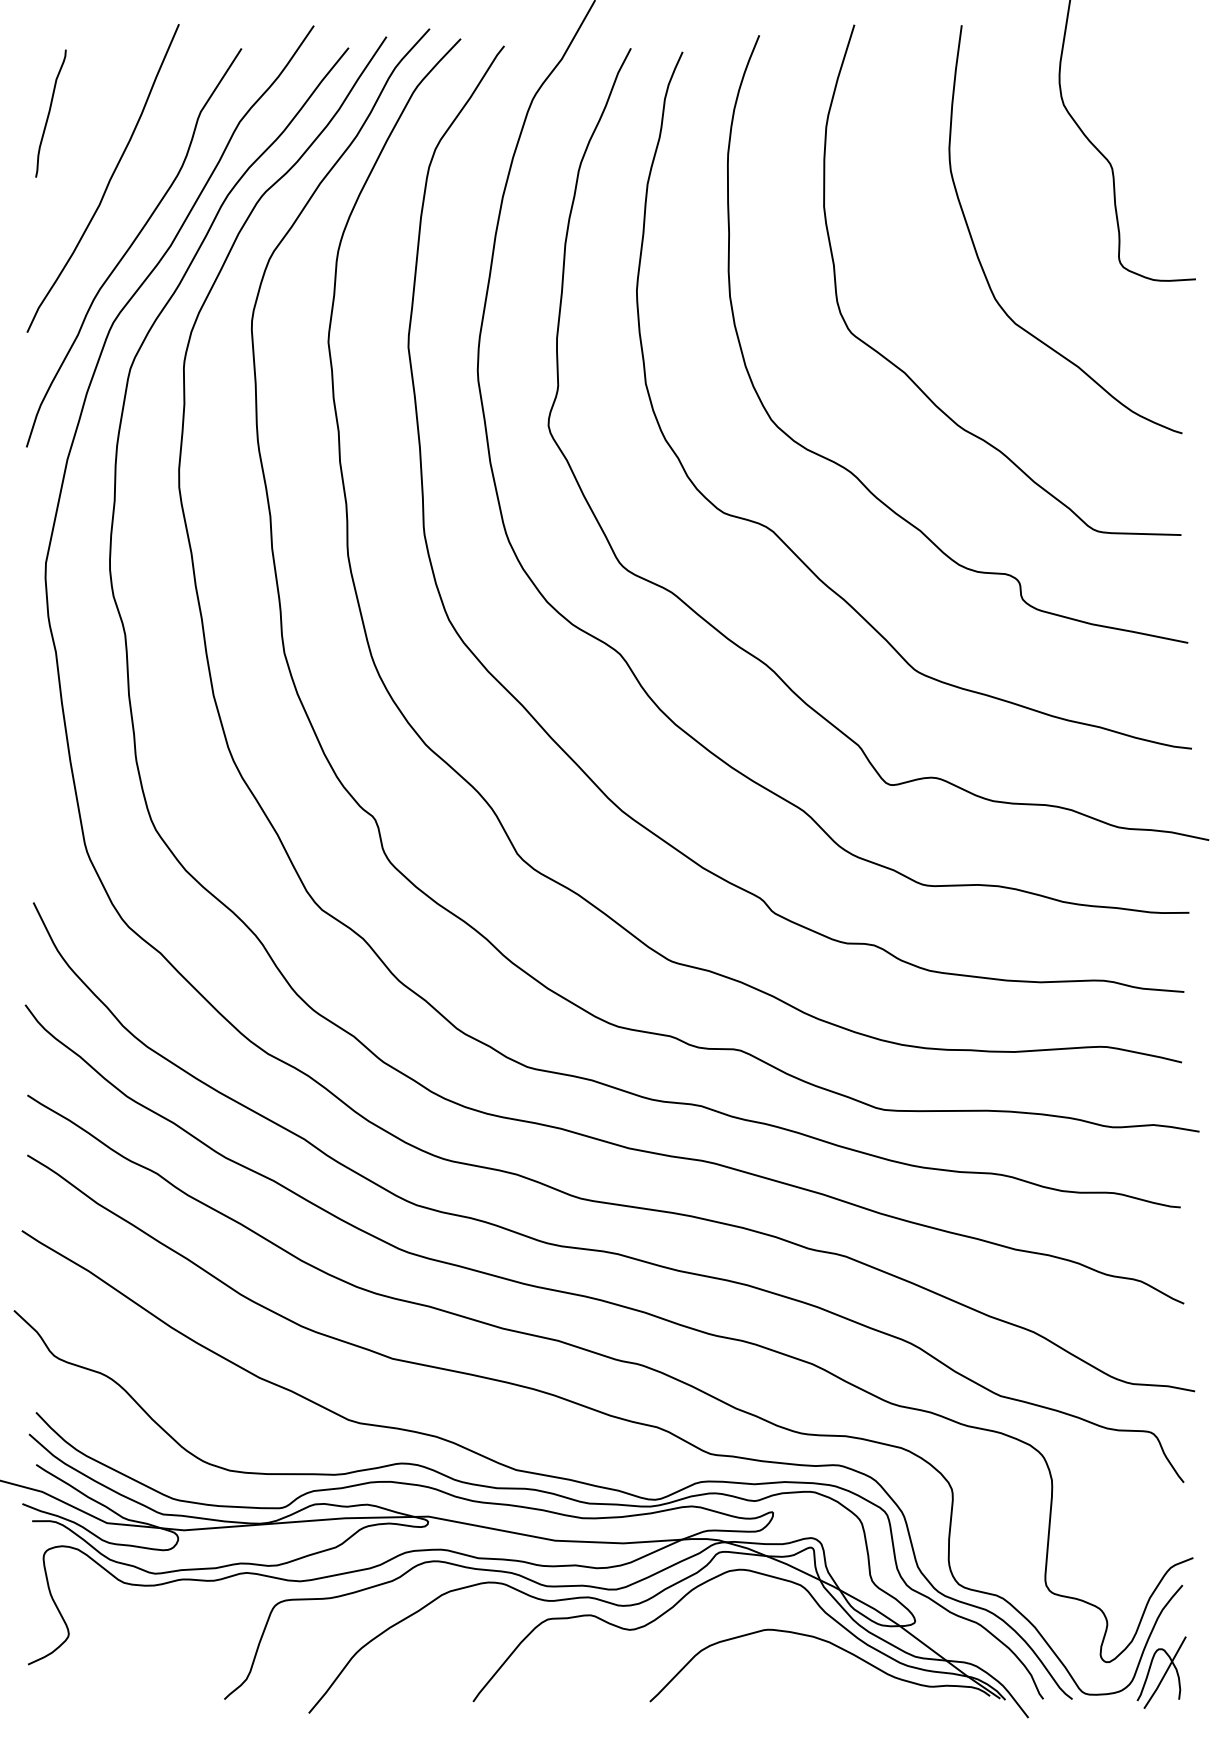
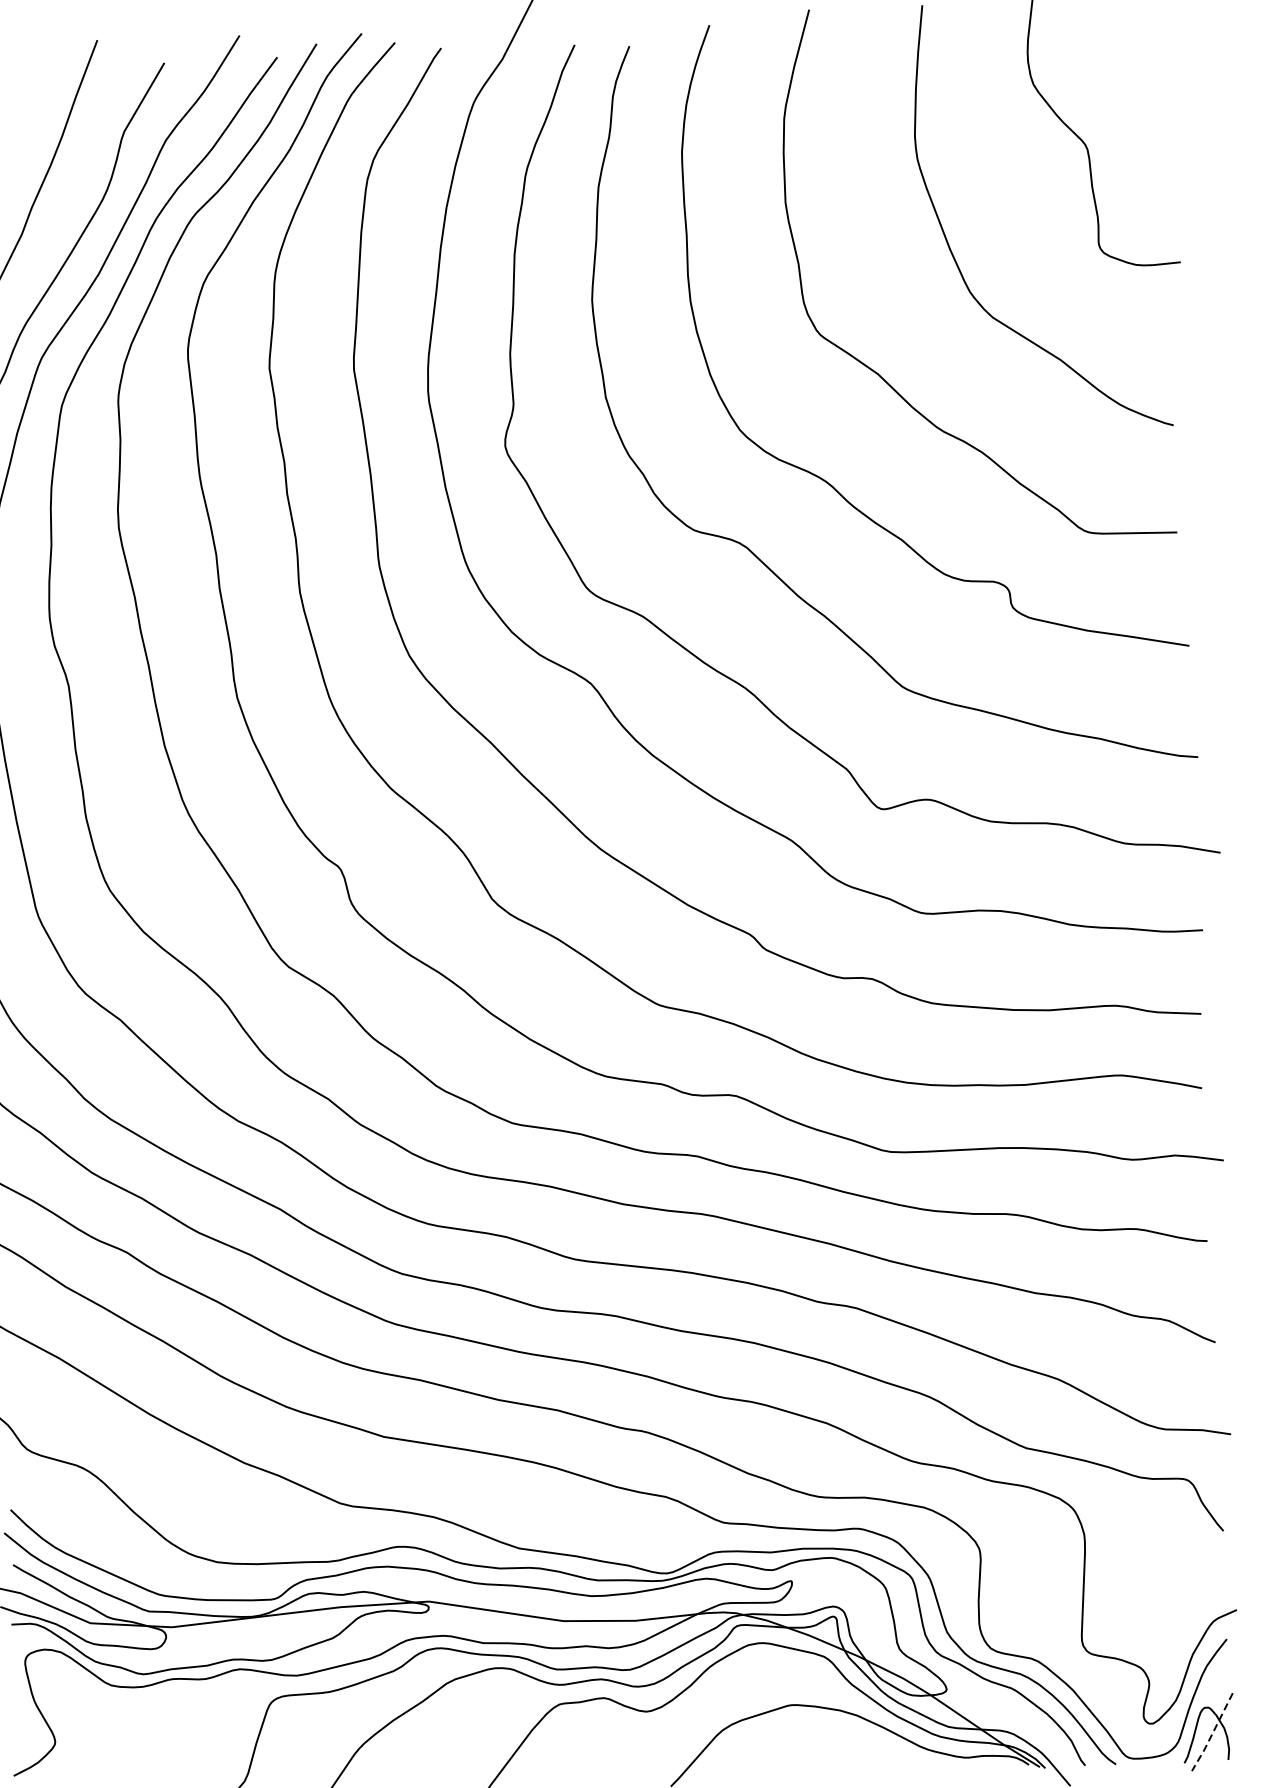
line: (1165, 1673) -> (1212, 1732), solid -> dashed

